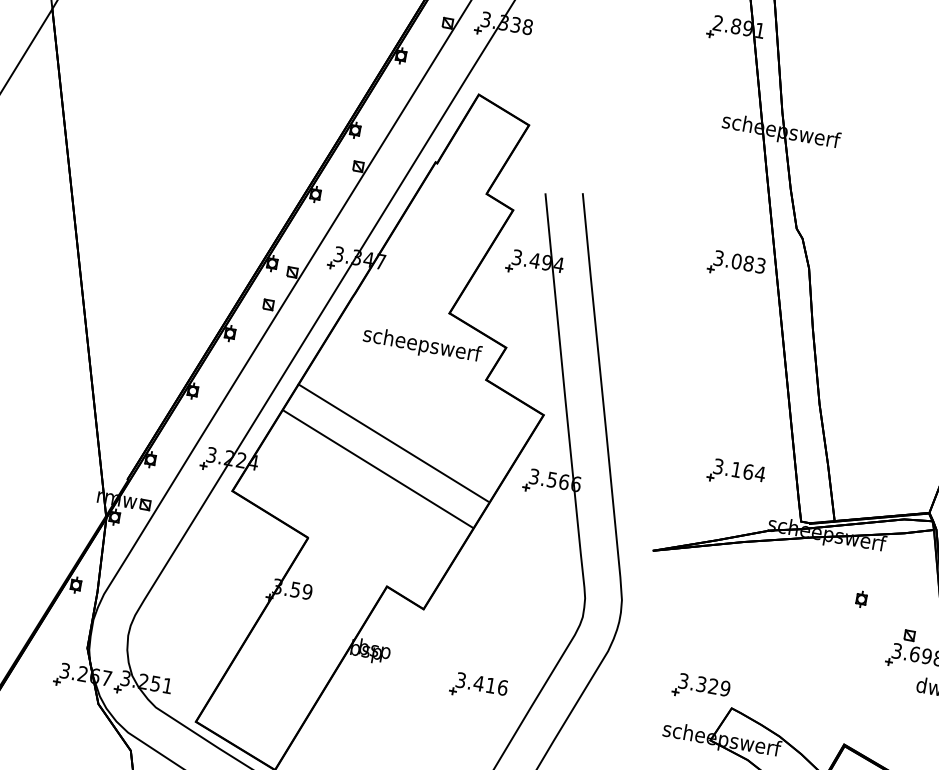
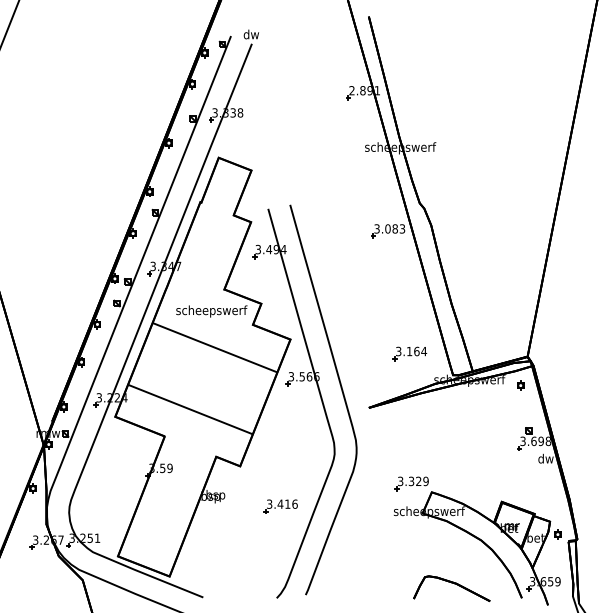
line: (392, 442) -> (214, 347), moved
line: (377, 468) -> (190, 409), moved
part: (861, 599) -> (520, 385), moved

